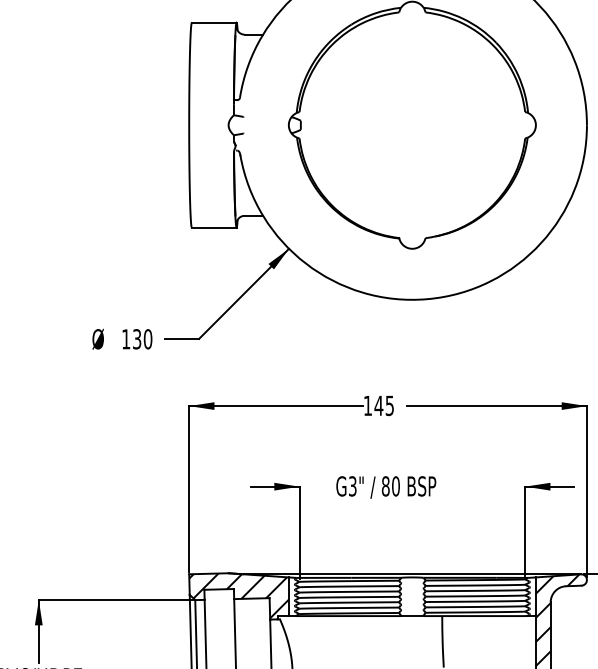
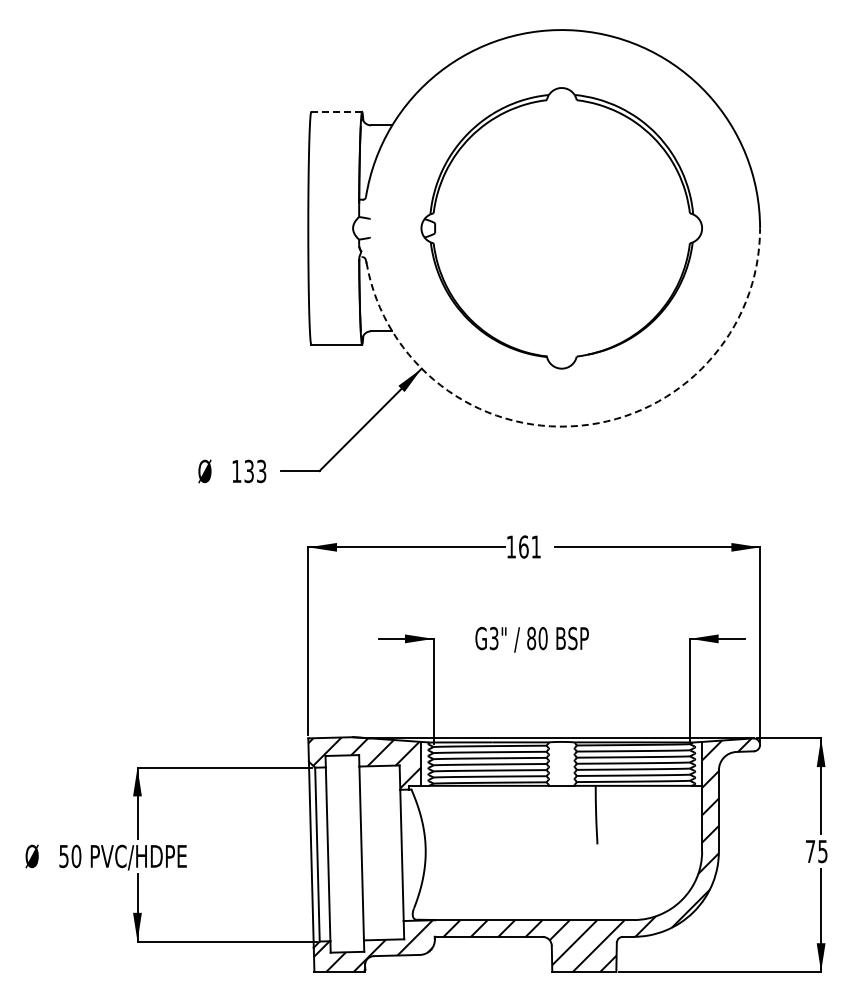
line: (214, 22) -> (336, 111), solid -> dashed
arc: (427, 298) -> (579, 425), solid -> dashed
text: (147, 339) -> (261, 471), 130 -> 133
text: (383, 405) -> (529, 546), 145 -> 161

